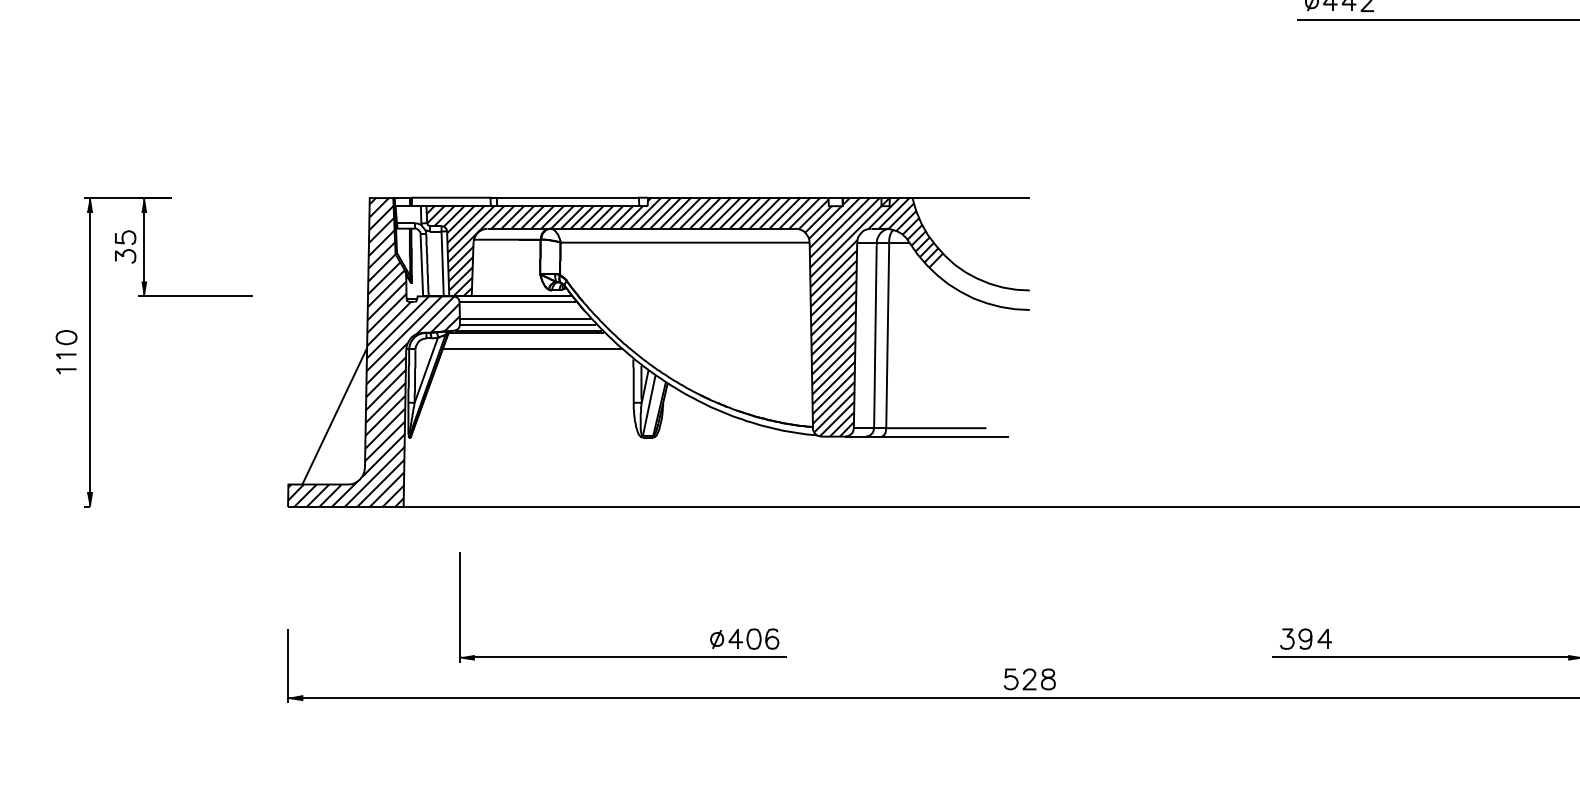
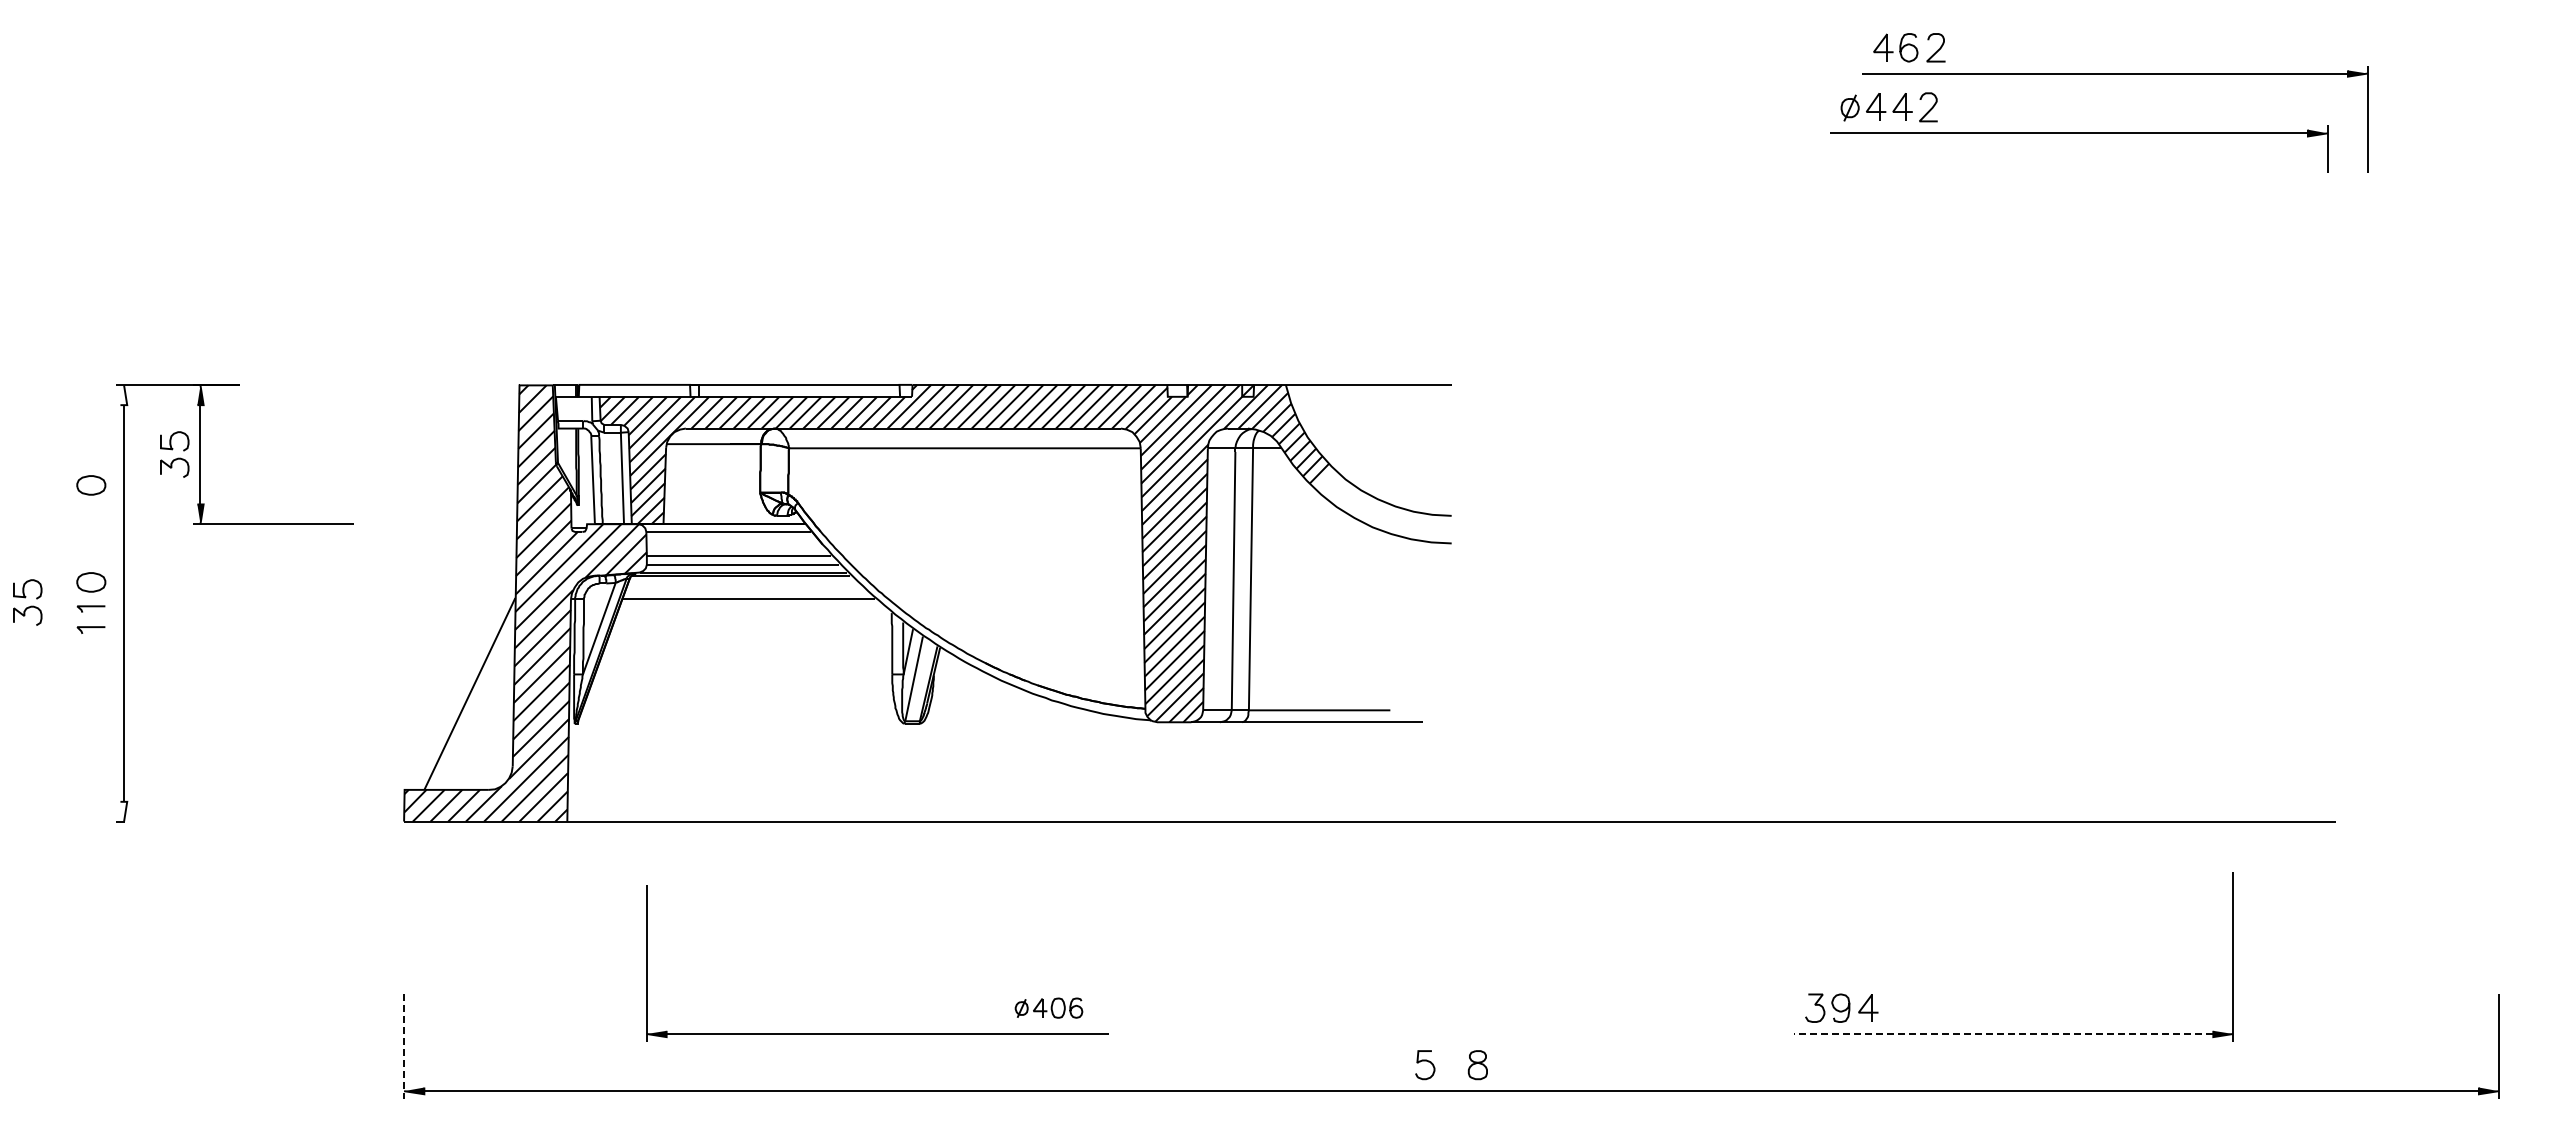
fill: (89, 205) -> (123, 395), removed
part: (66, 268) -> (91, 485), added
part: (21, 351) -> (27, 602), added
fill: (89, 499) -> (123, 811), removed
part: (744, 638) -> (1048, 1007), size x0.7
line: (1420, 657) -> (2003, 1033), solid -> dashed
line: (288, 666) -> (404, 1047), solid -> dashed
curve: (1030, 681) -> (1452, 1067), removed

